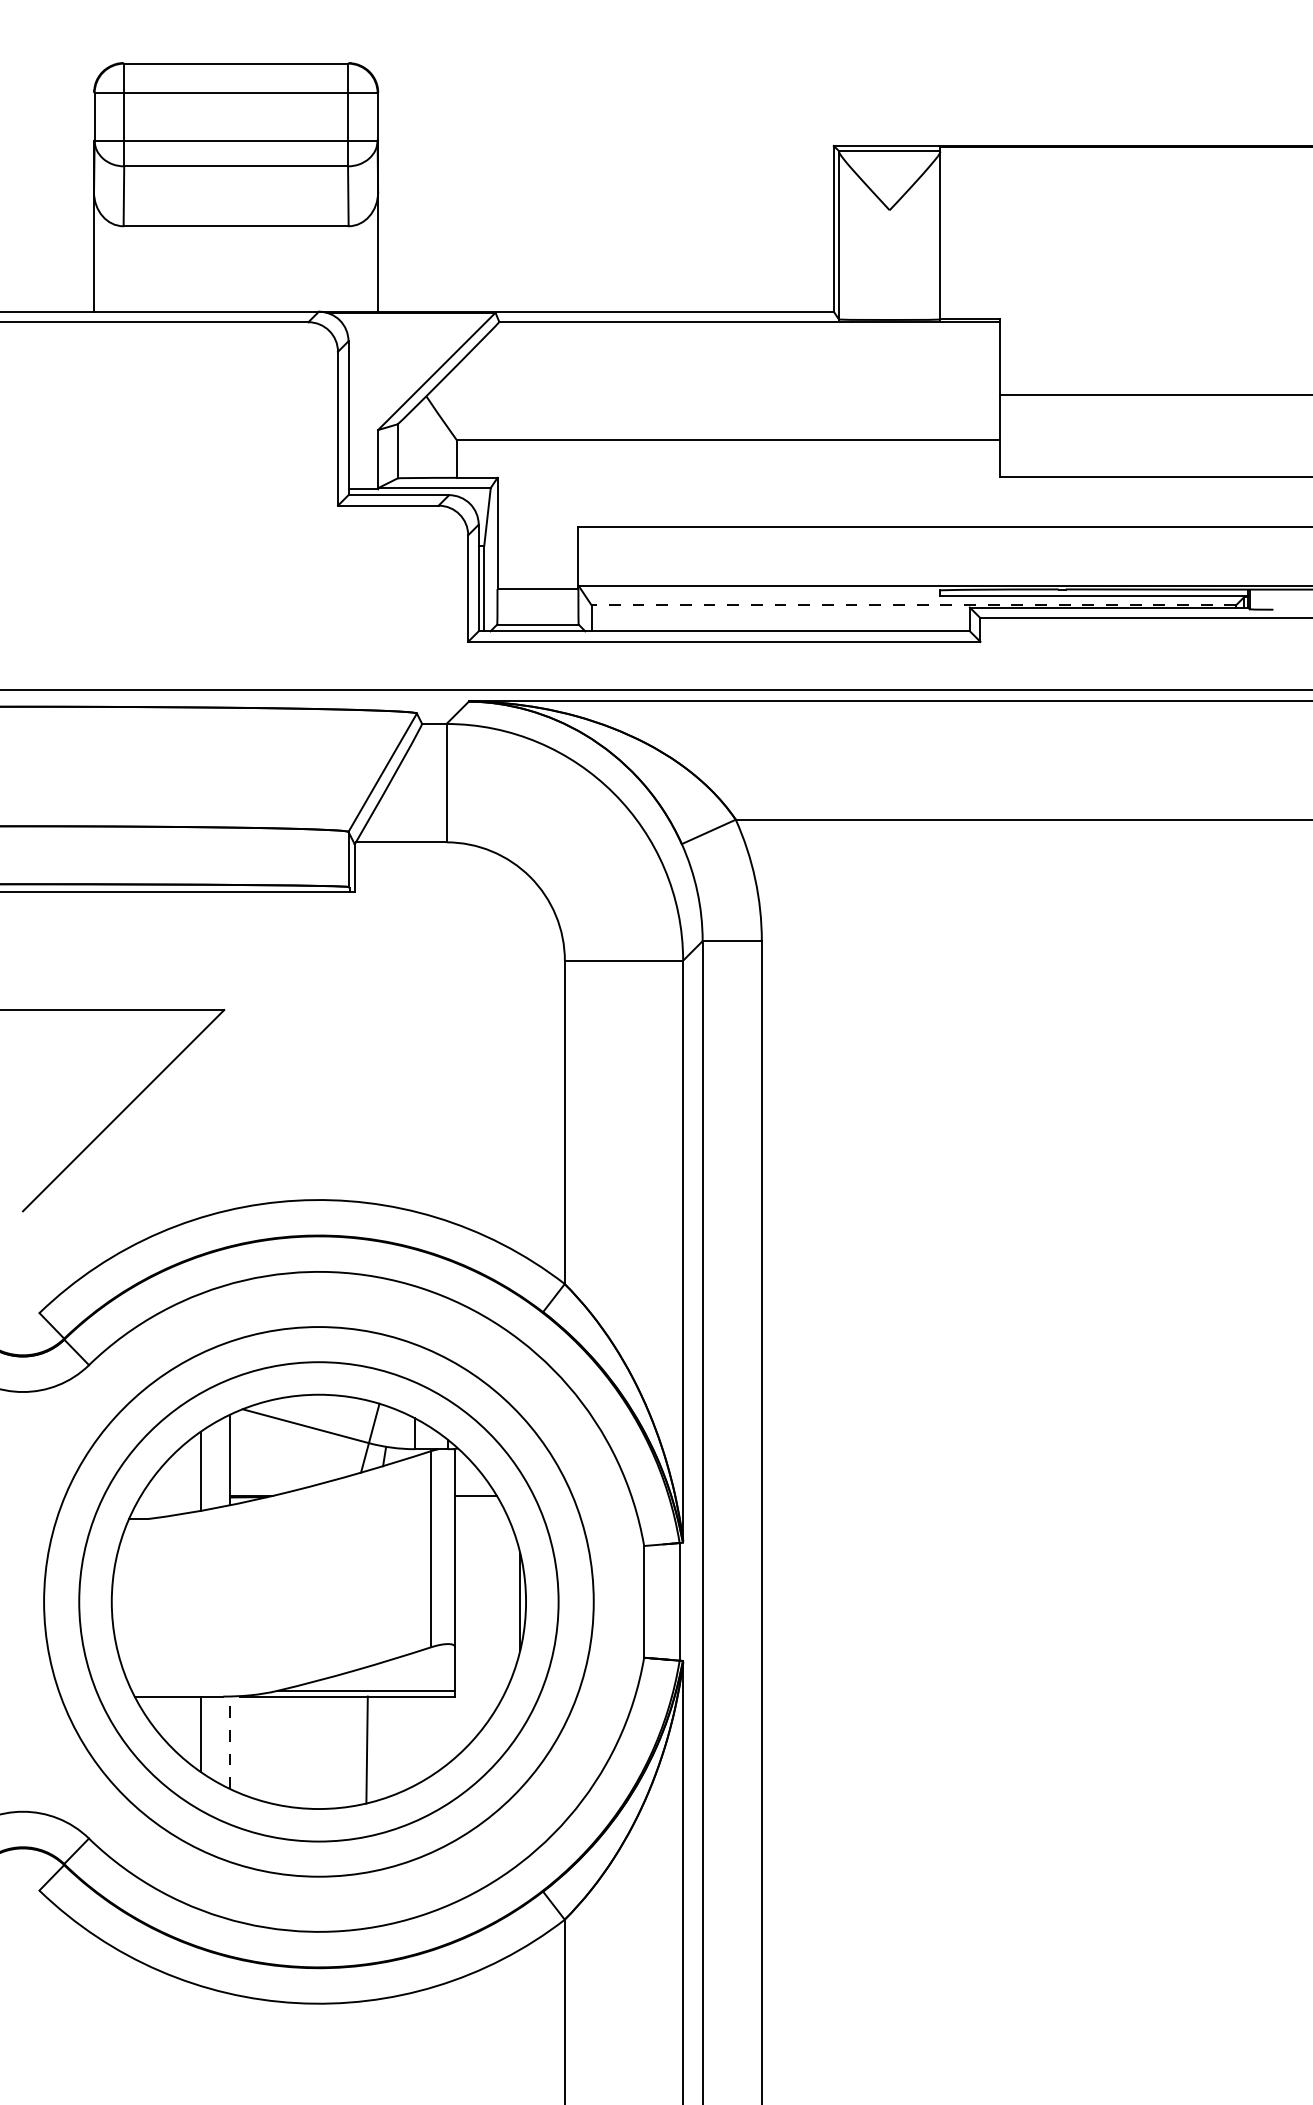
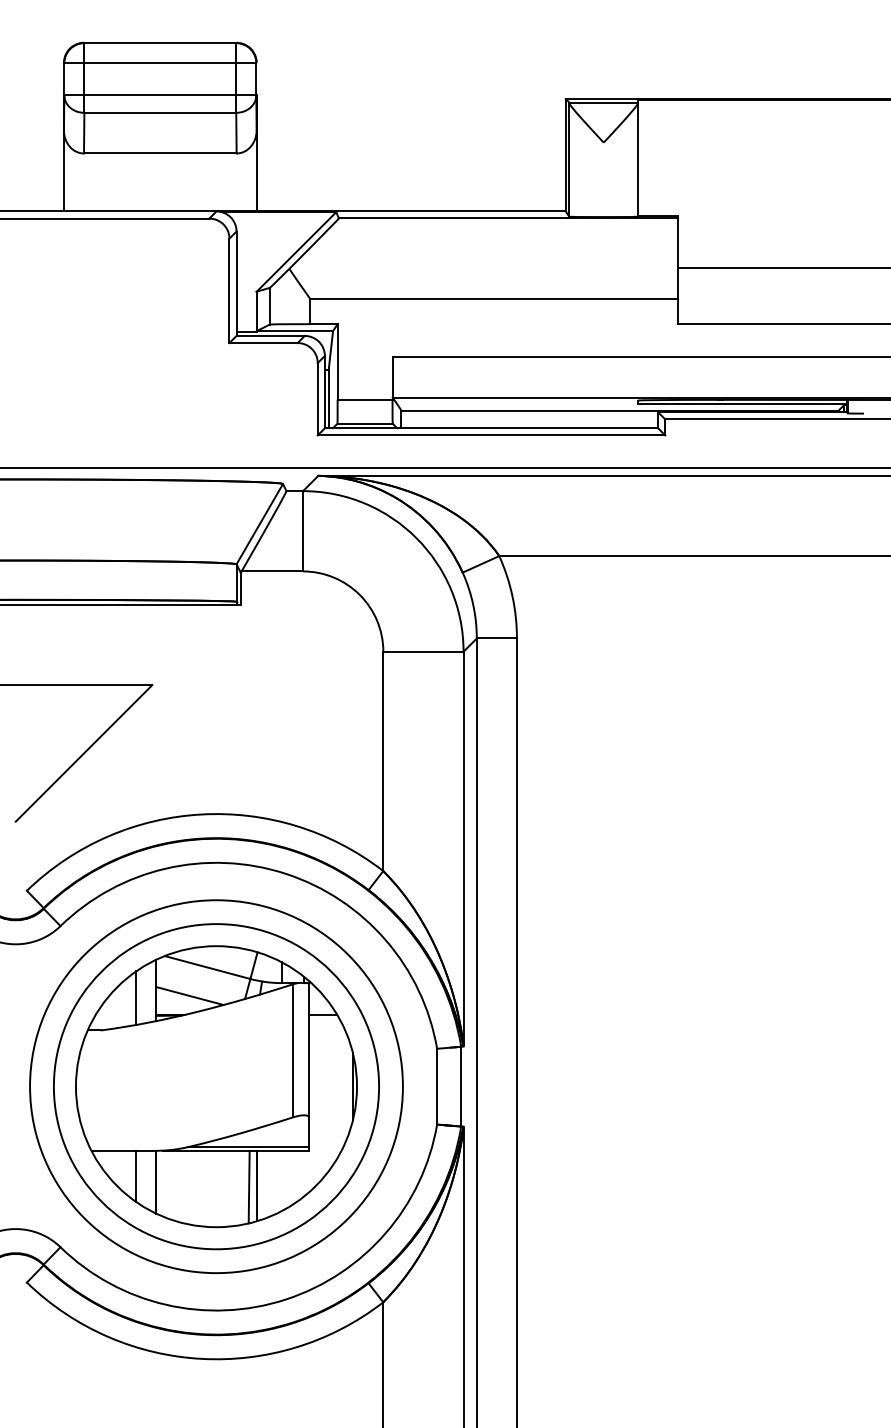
line: (914, 605) -> (620, 410), dashed -> solid
line: (279, 1468) -> (189, 996), added
line: (230, 1741) -> (156, 1181), dashed -> solid
line: (377, 1747) -> (256, 1185), added

